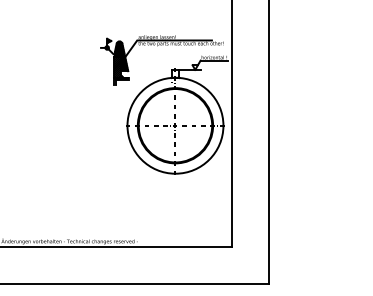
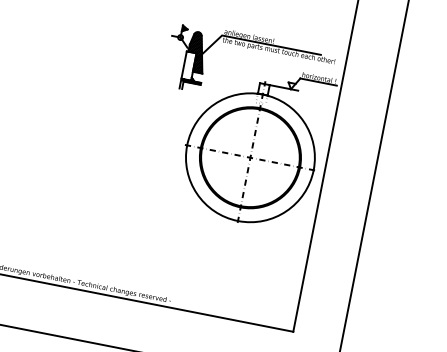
hatch: (117, 67) -> (189, 66), removed

